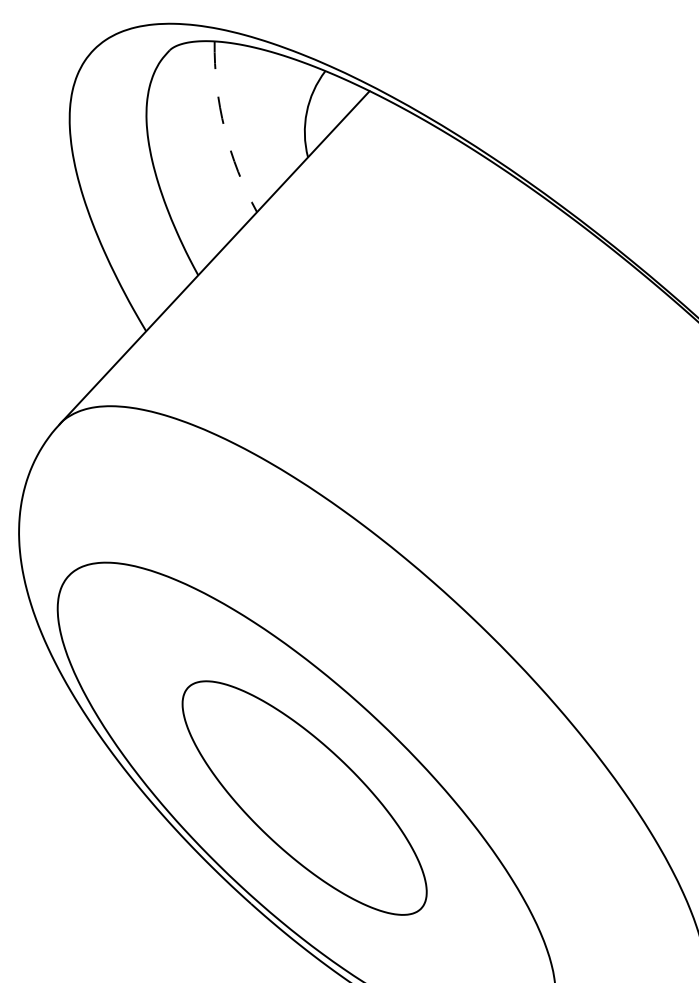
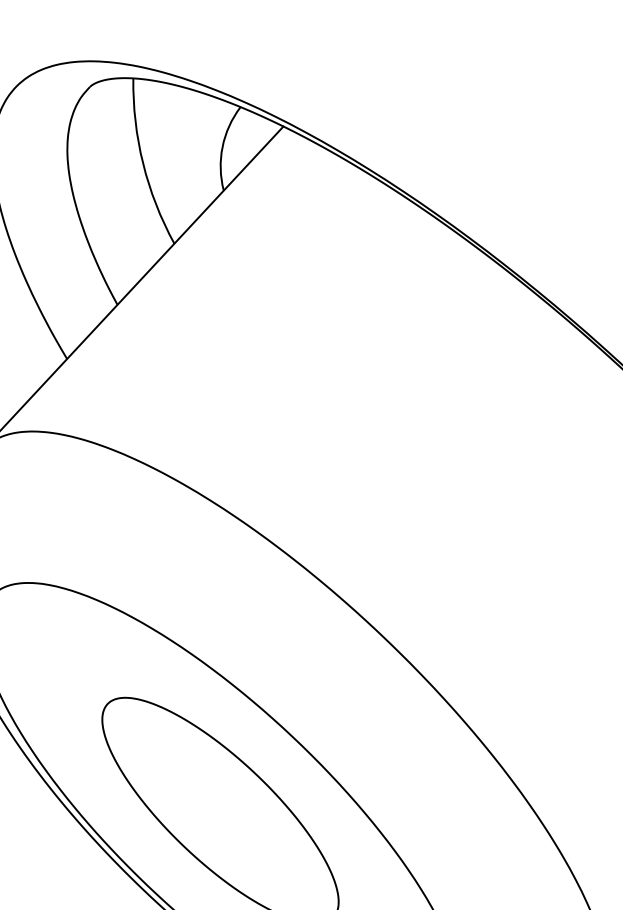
arc: (224, 129) -> (142, 163), dashed -> solid

